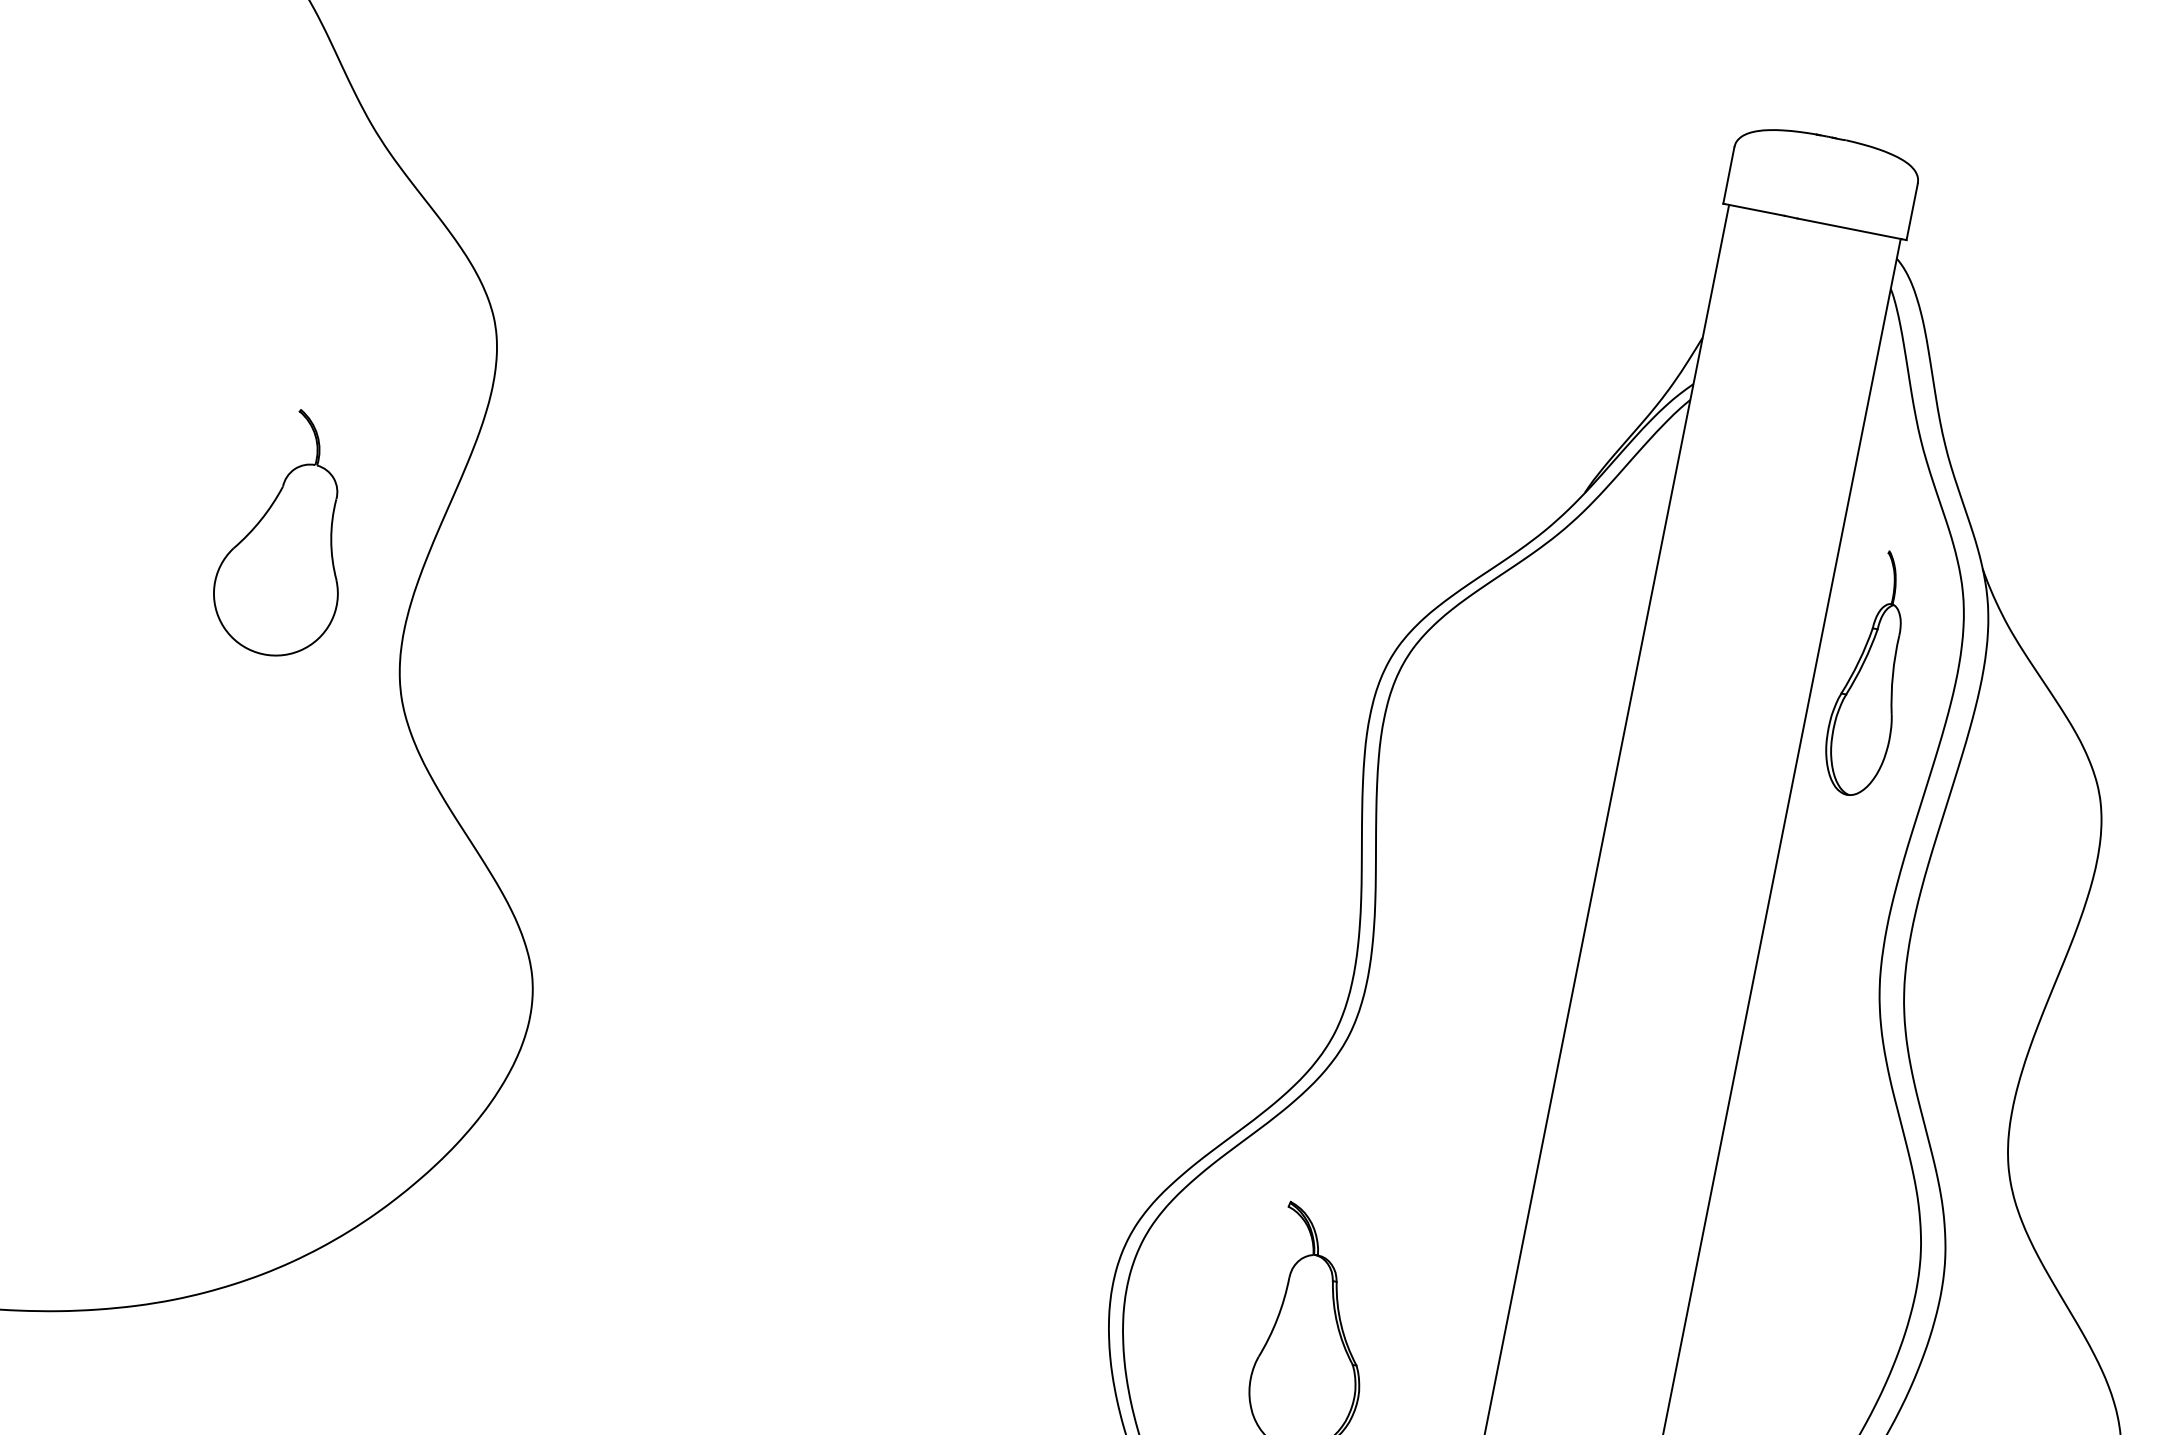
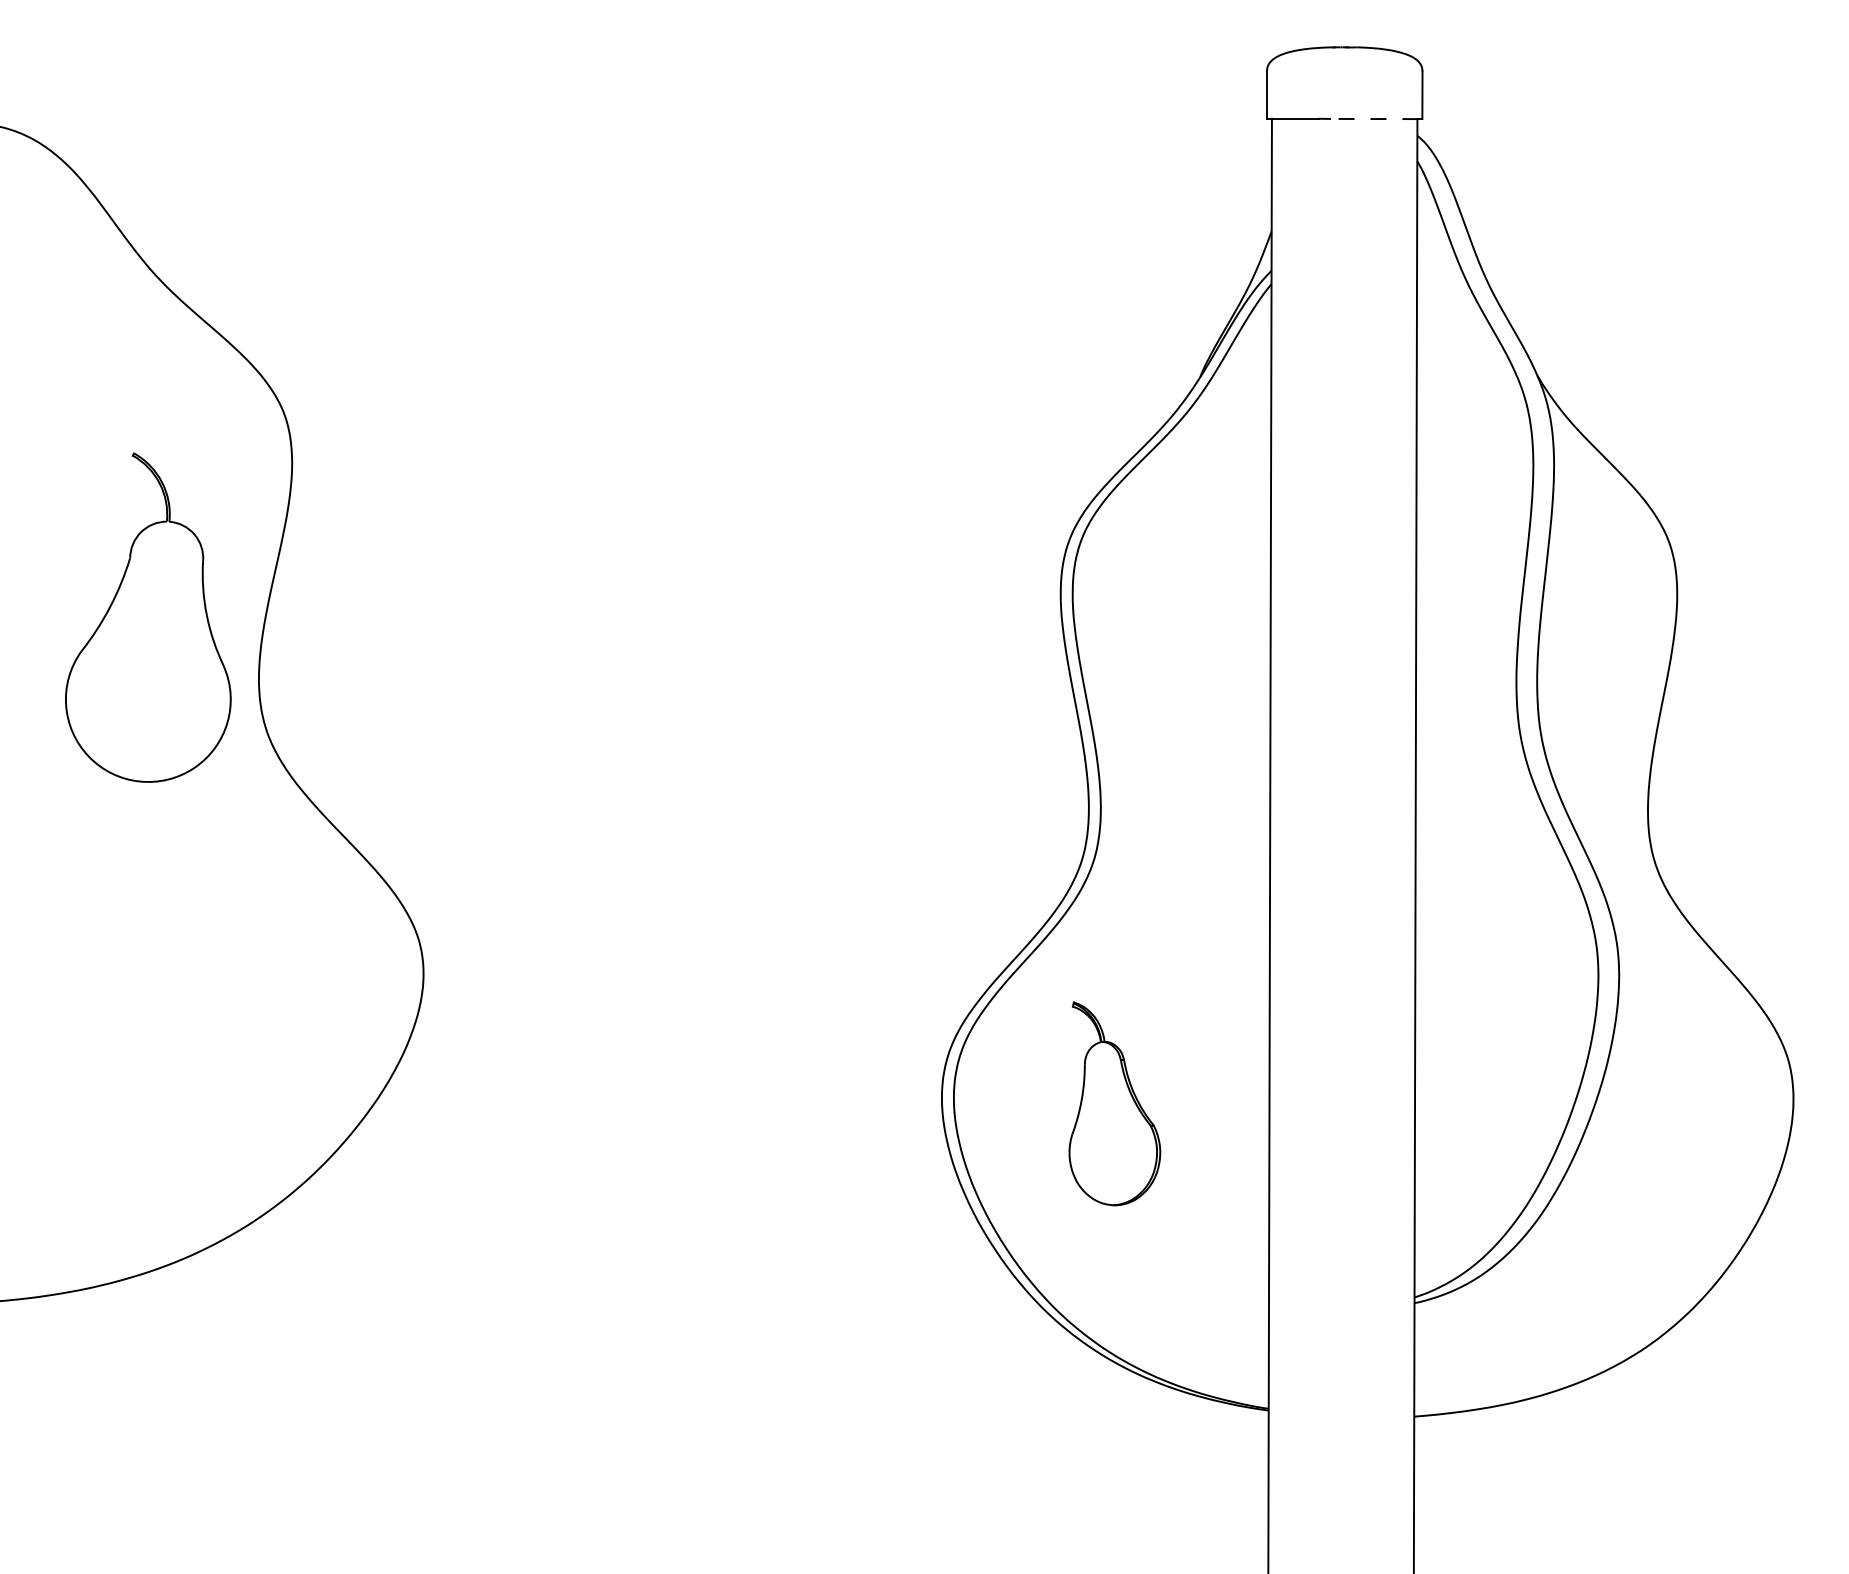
line: (1848, 229) -> (1373, 119), solid -> dashed
part: (288, 532) -> (148, 616), size x1.6
part: (1870, 673) -> (1462, 478), removed

